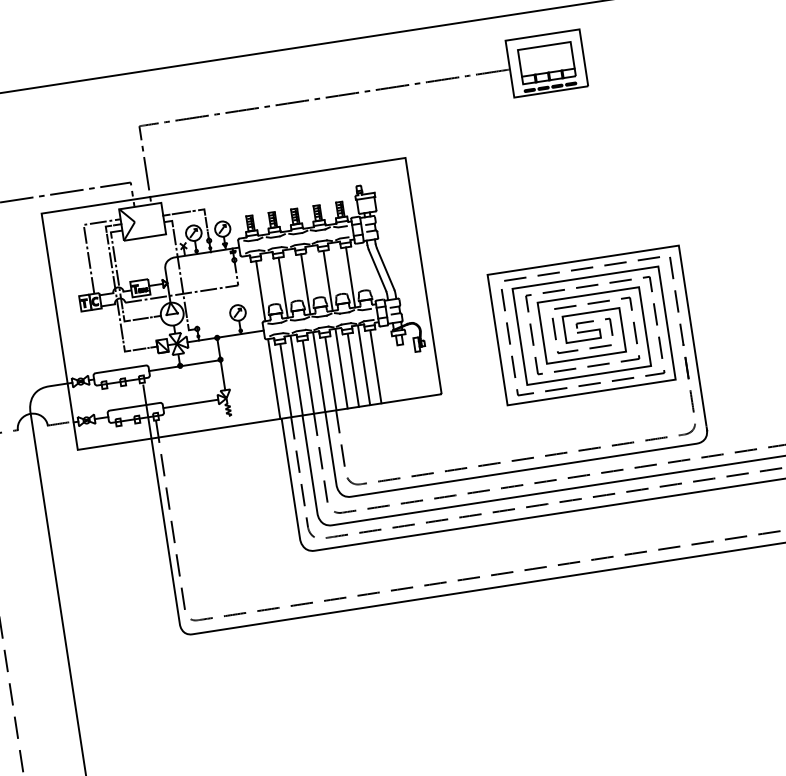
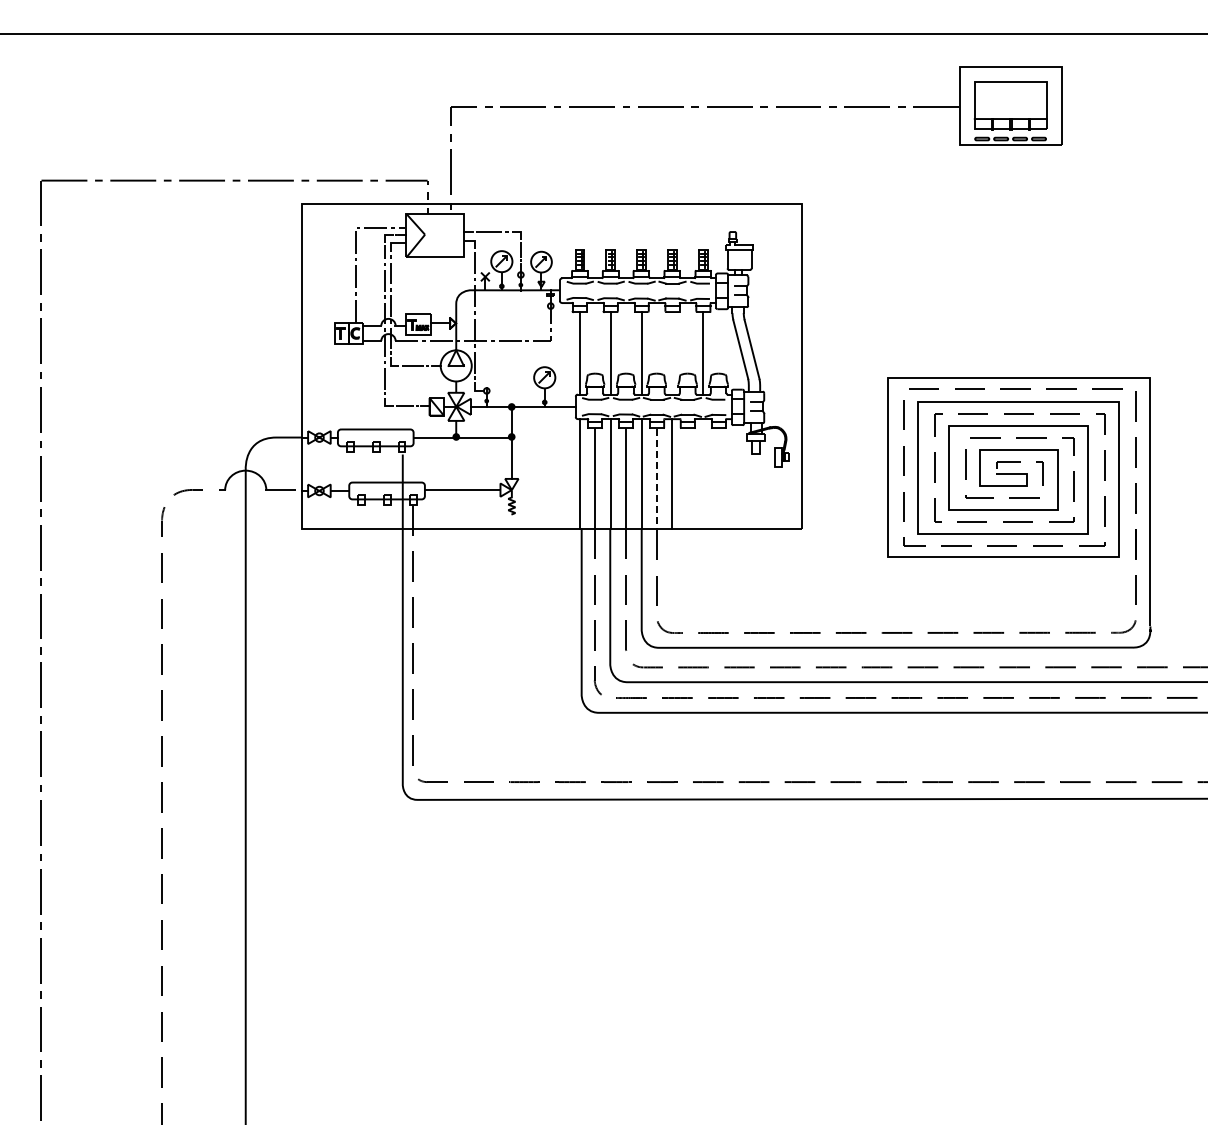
line: (328, 281) -> (672, 353), removed
line: (364, 364) -> (703, 473), removed
line: (375, 366) -> (718, 478), removed
line: (353, 370) -> (687, 478), removed
line: (330, 373) -> (656, 478), solid -> dashed

